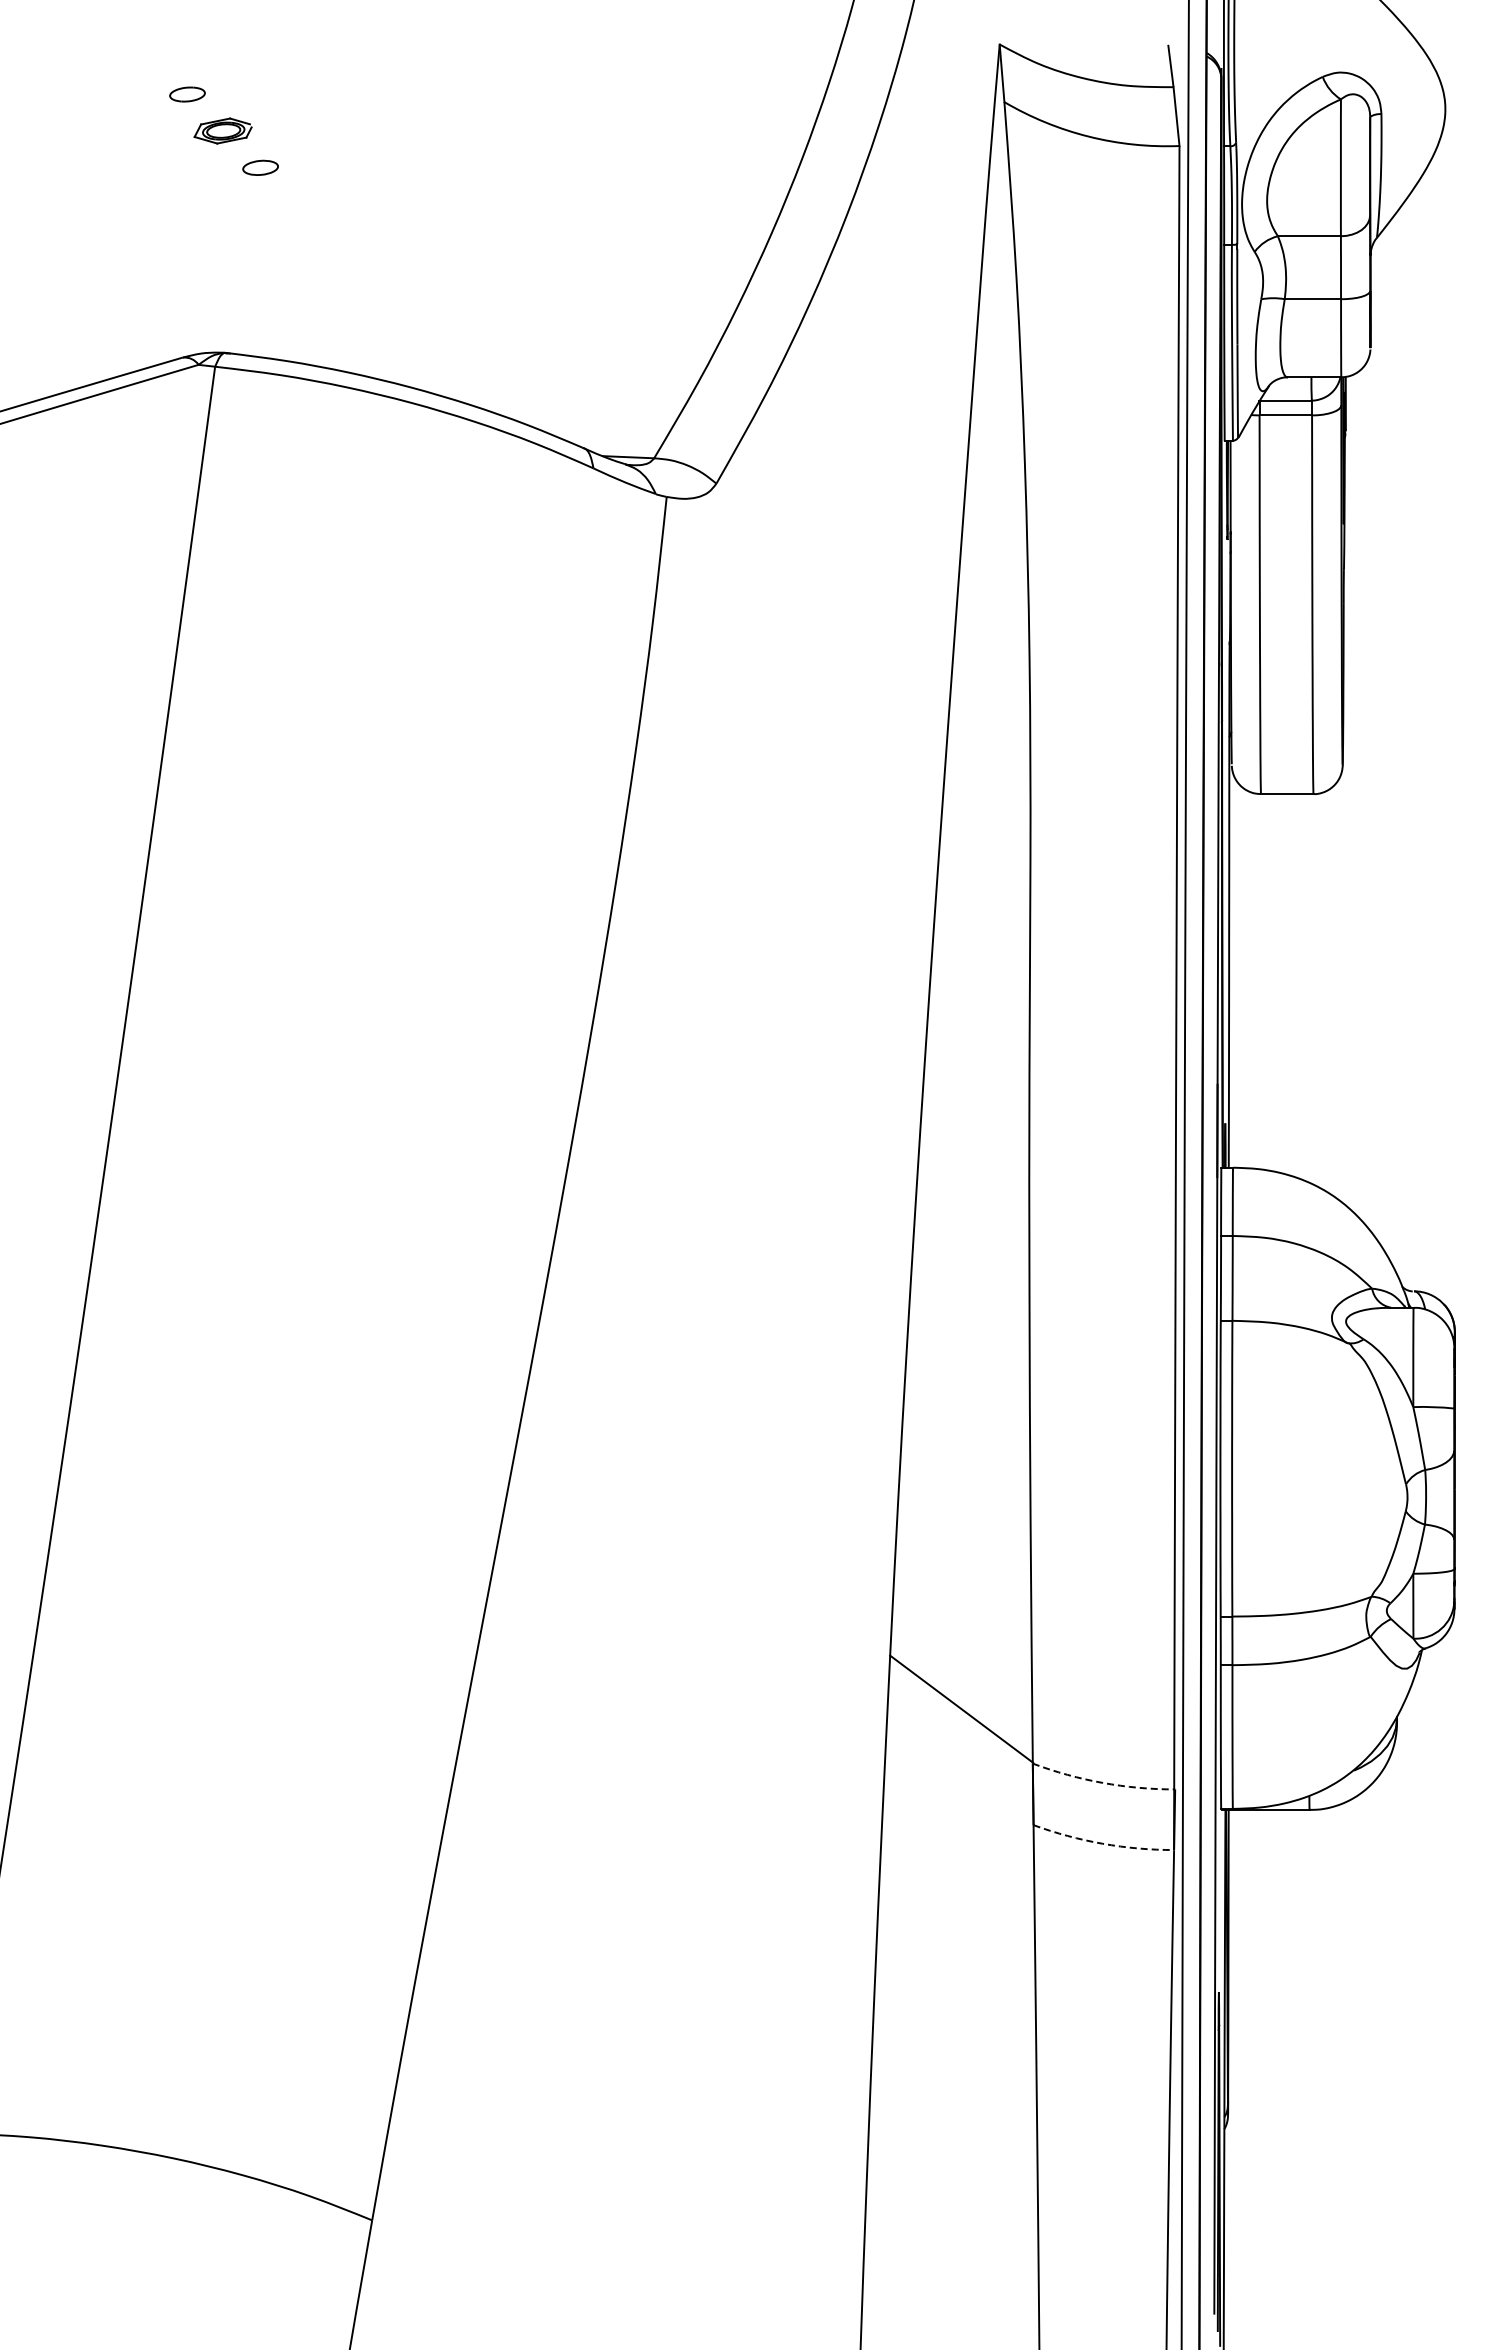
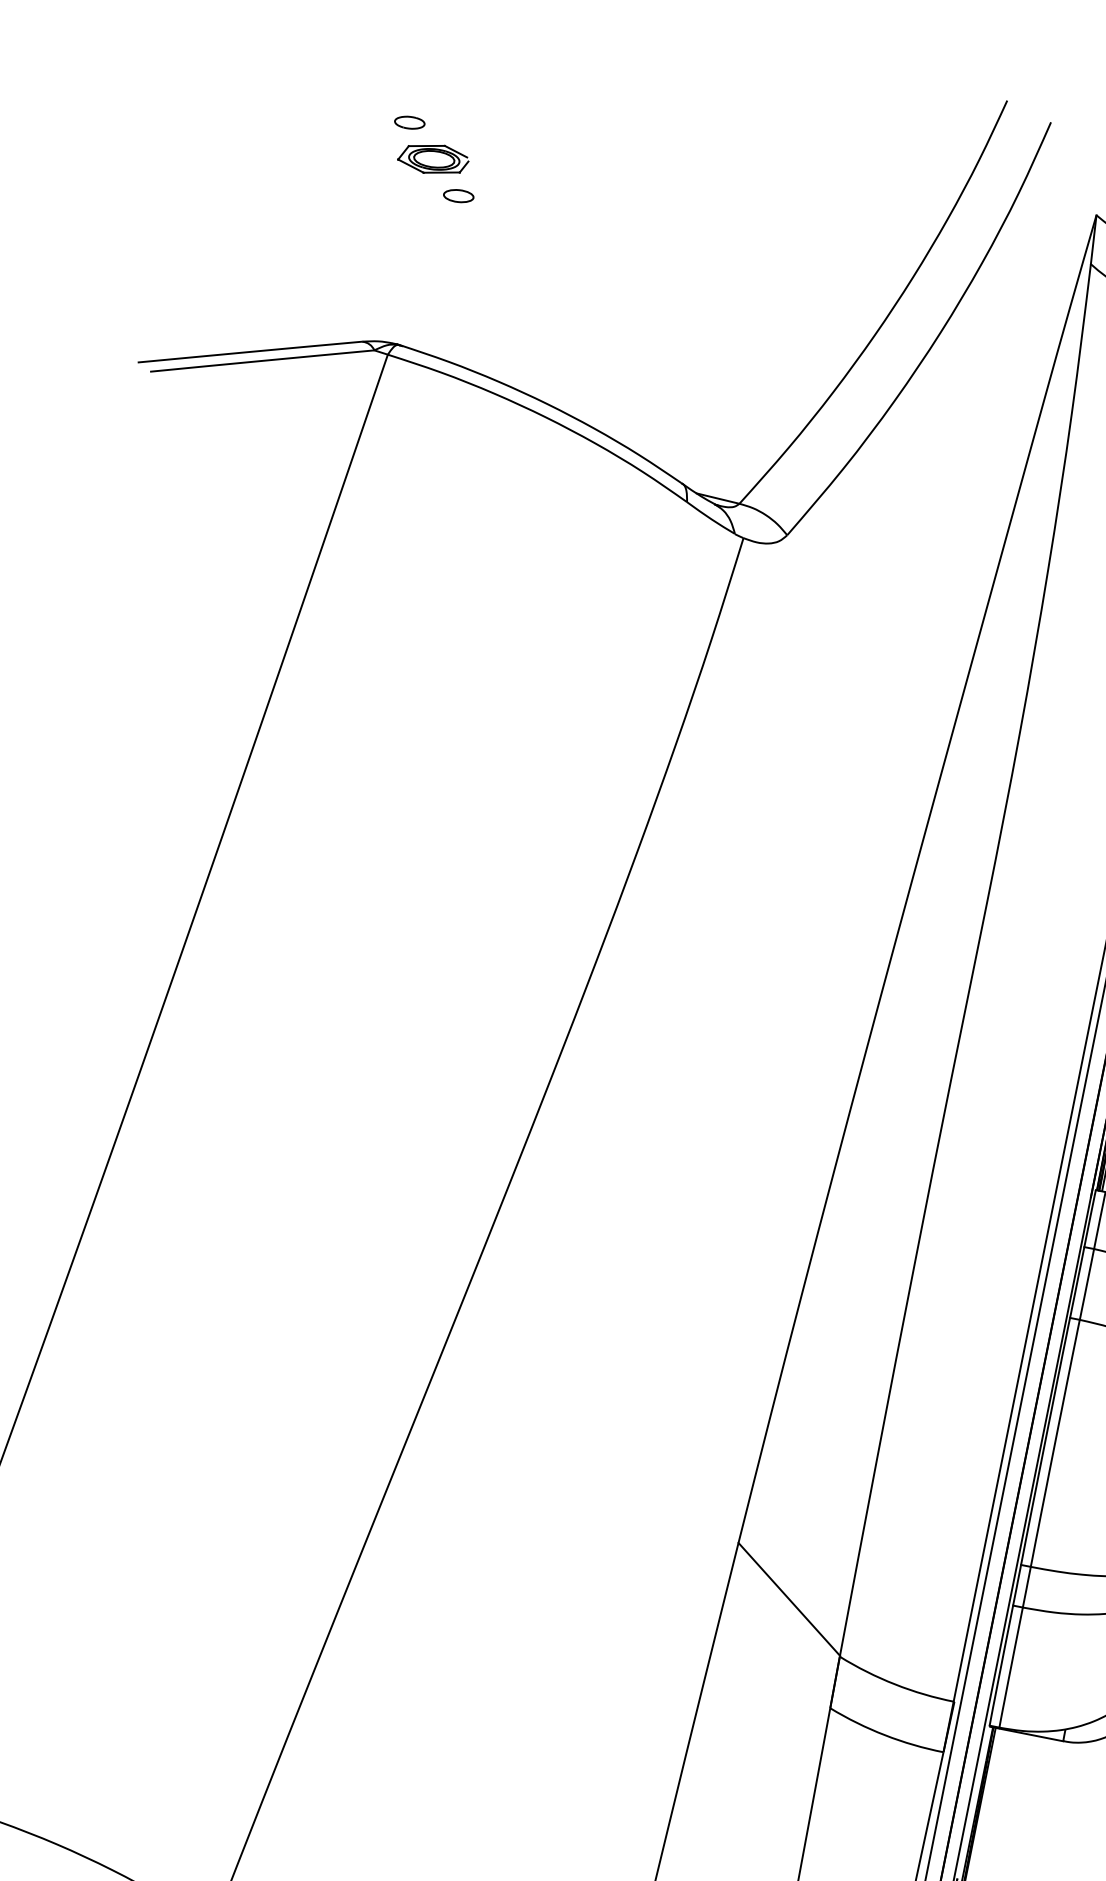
part: (222, 130) -> (433, 158), size x1.43
arc: (1102, 1782) -> (894, 1684), dashed -> solid
arc: (1102, 1843) -> (884, 1734), dashed -> solid

